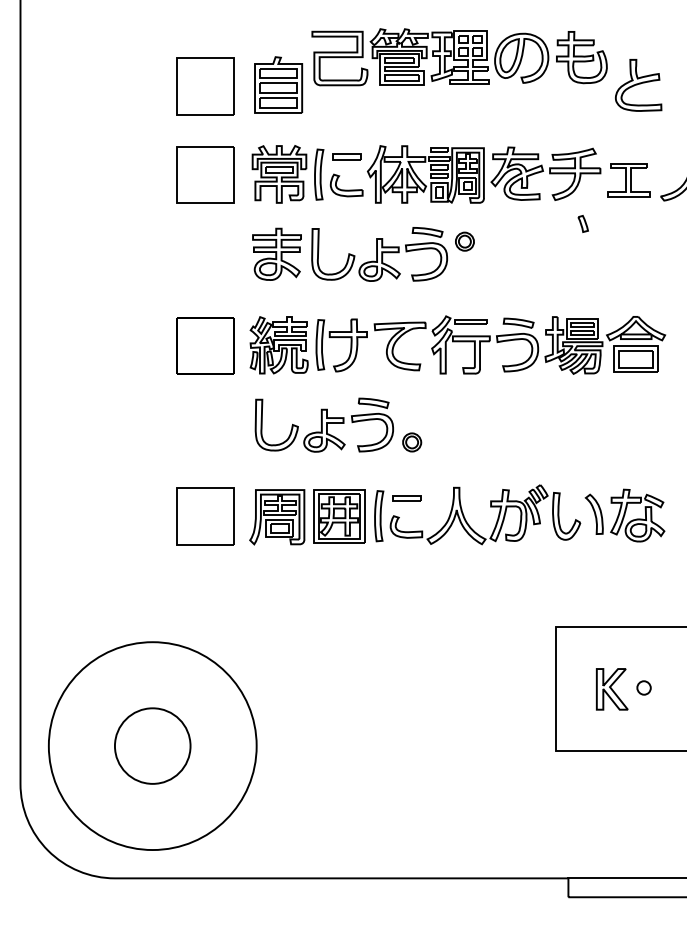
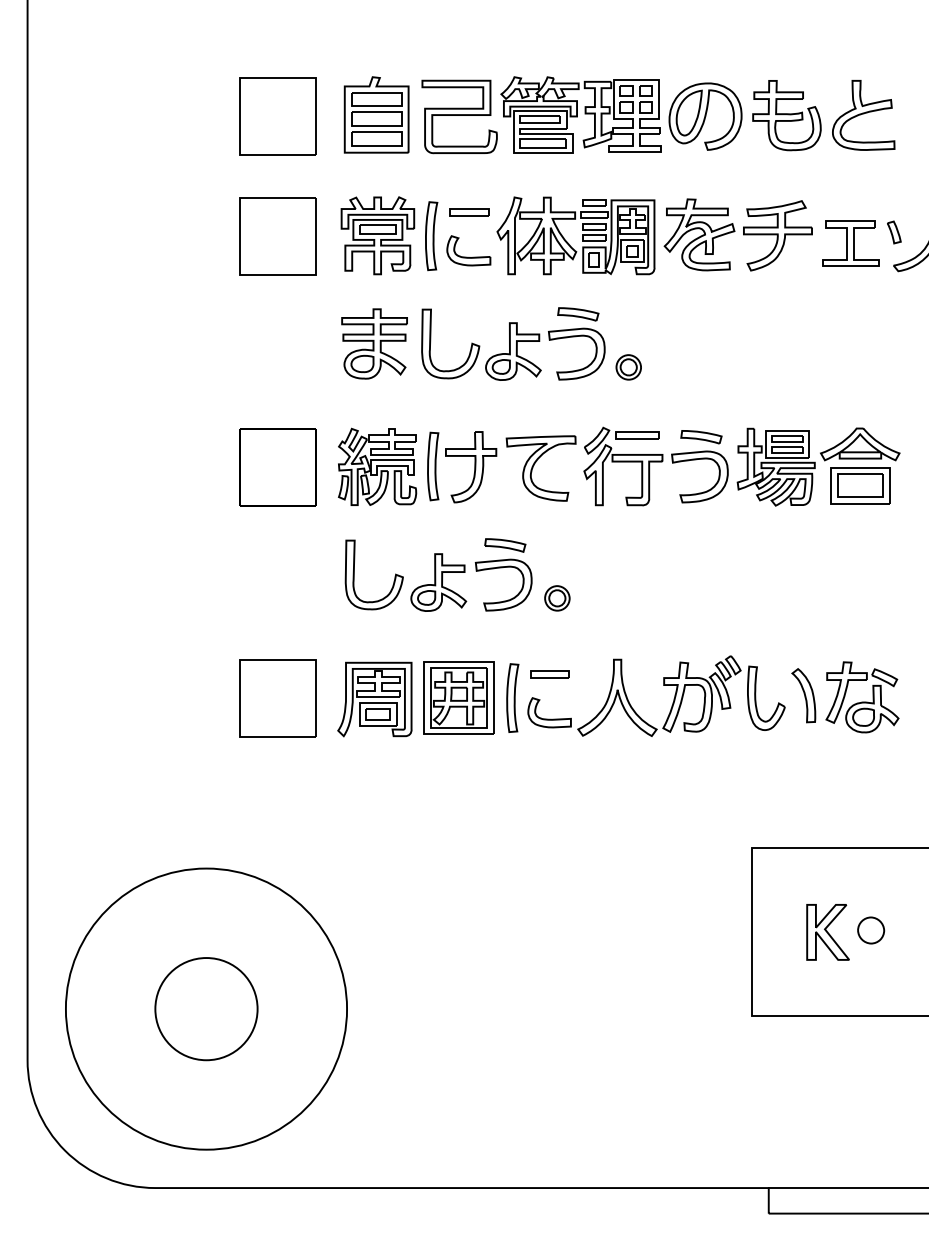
part: (459, 57) -> (621, 115), moved
part: (582, 223) -> (893, 231), moved
part: (464, 241) -> (628, 367), moved
part: (643, 687) -> (870, 929), size x1.43

